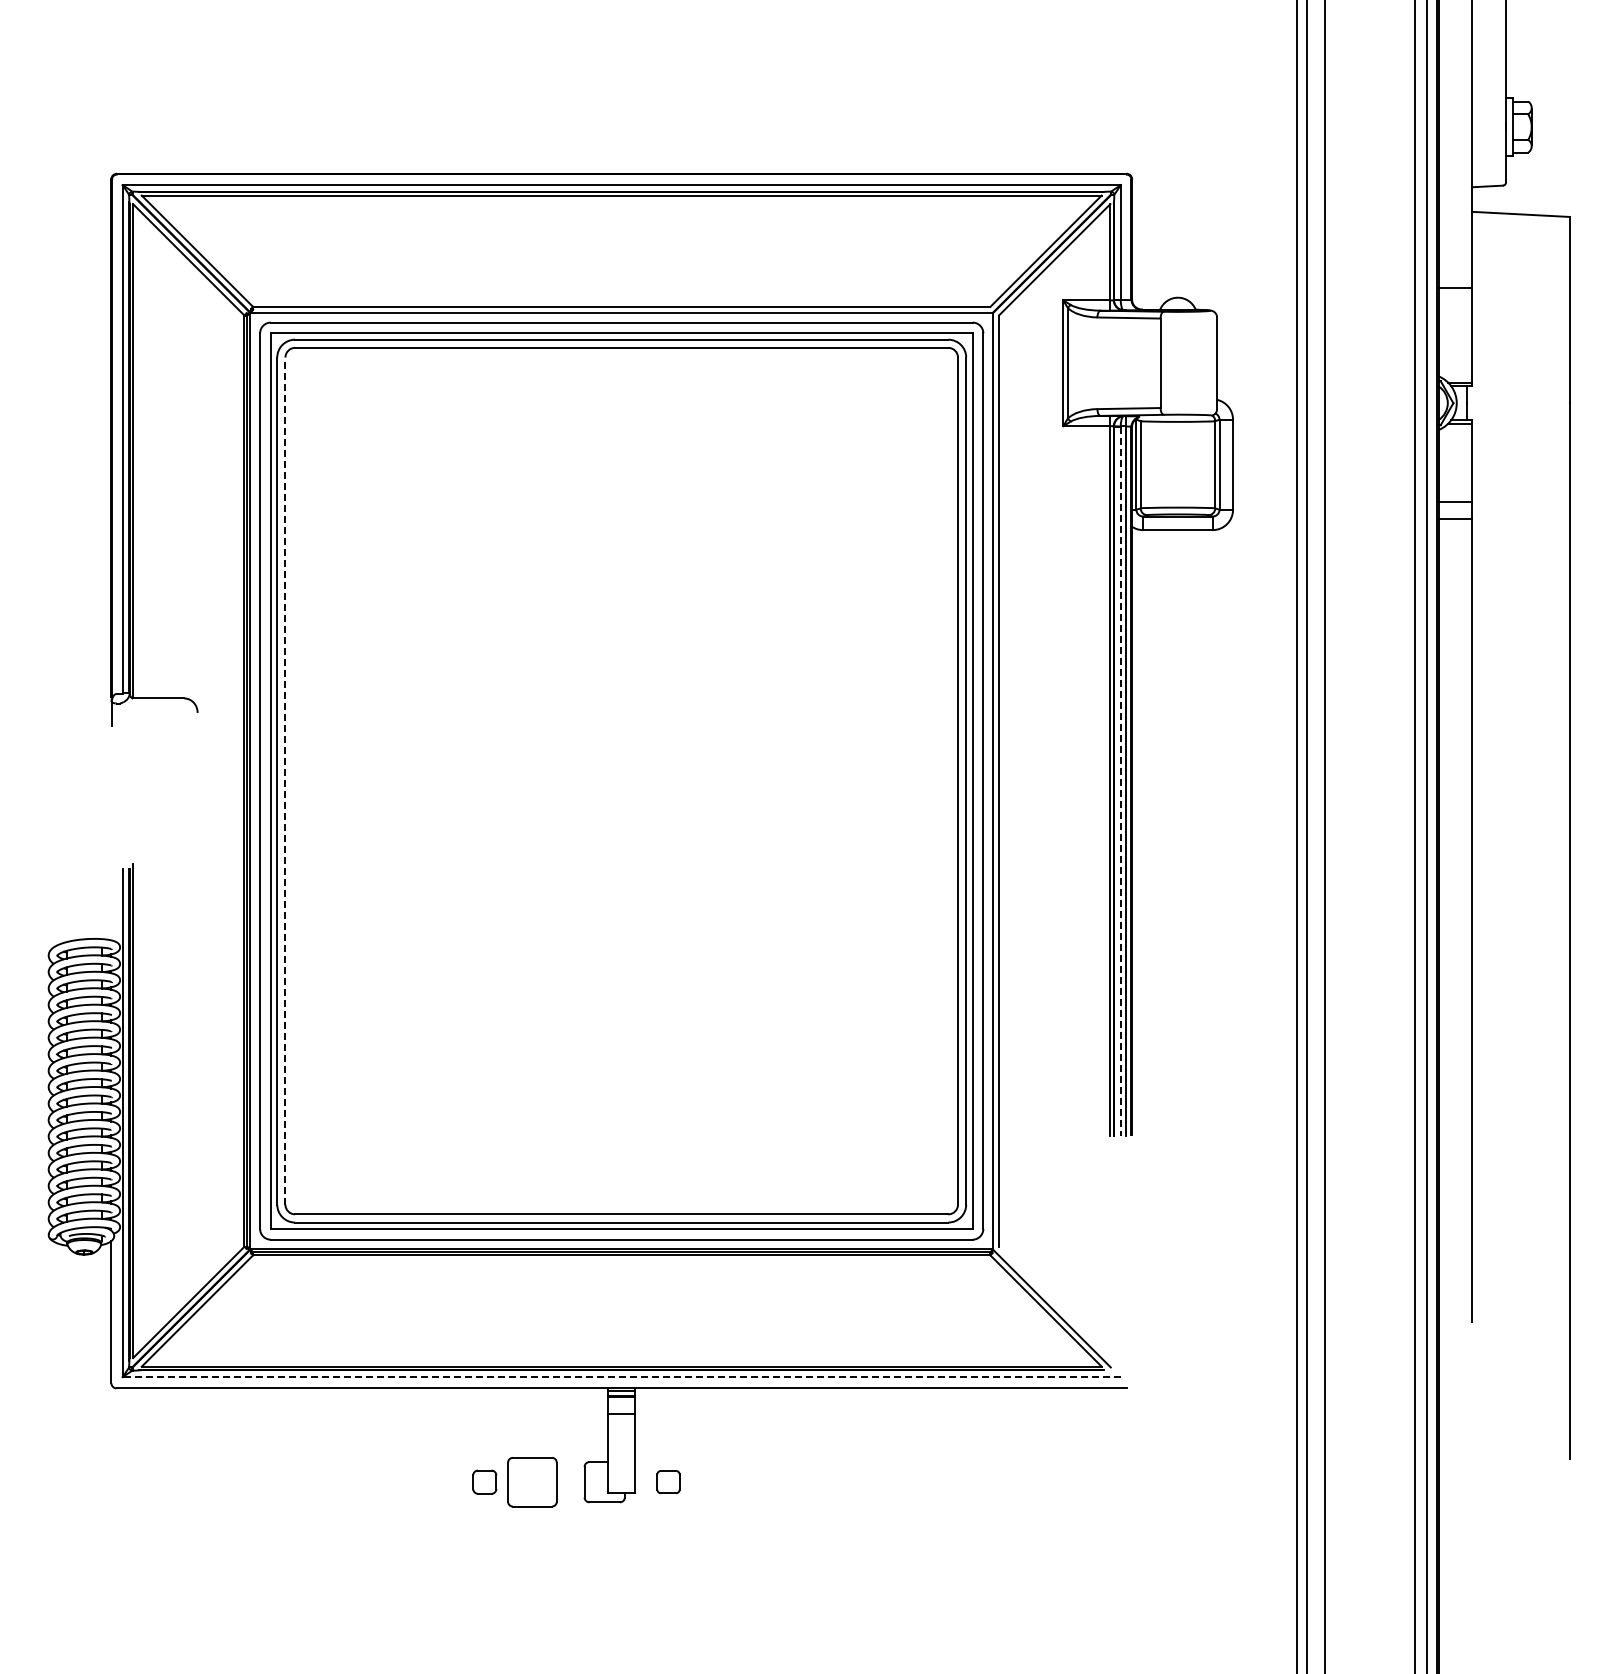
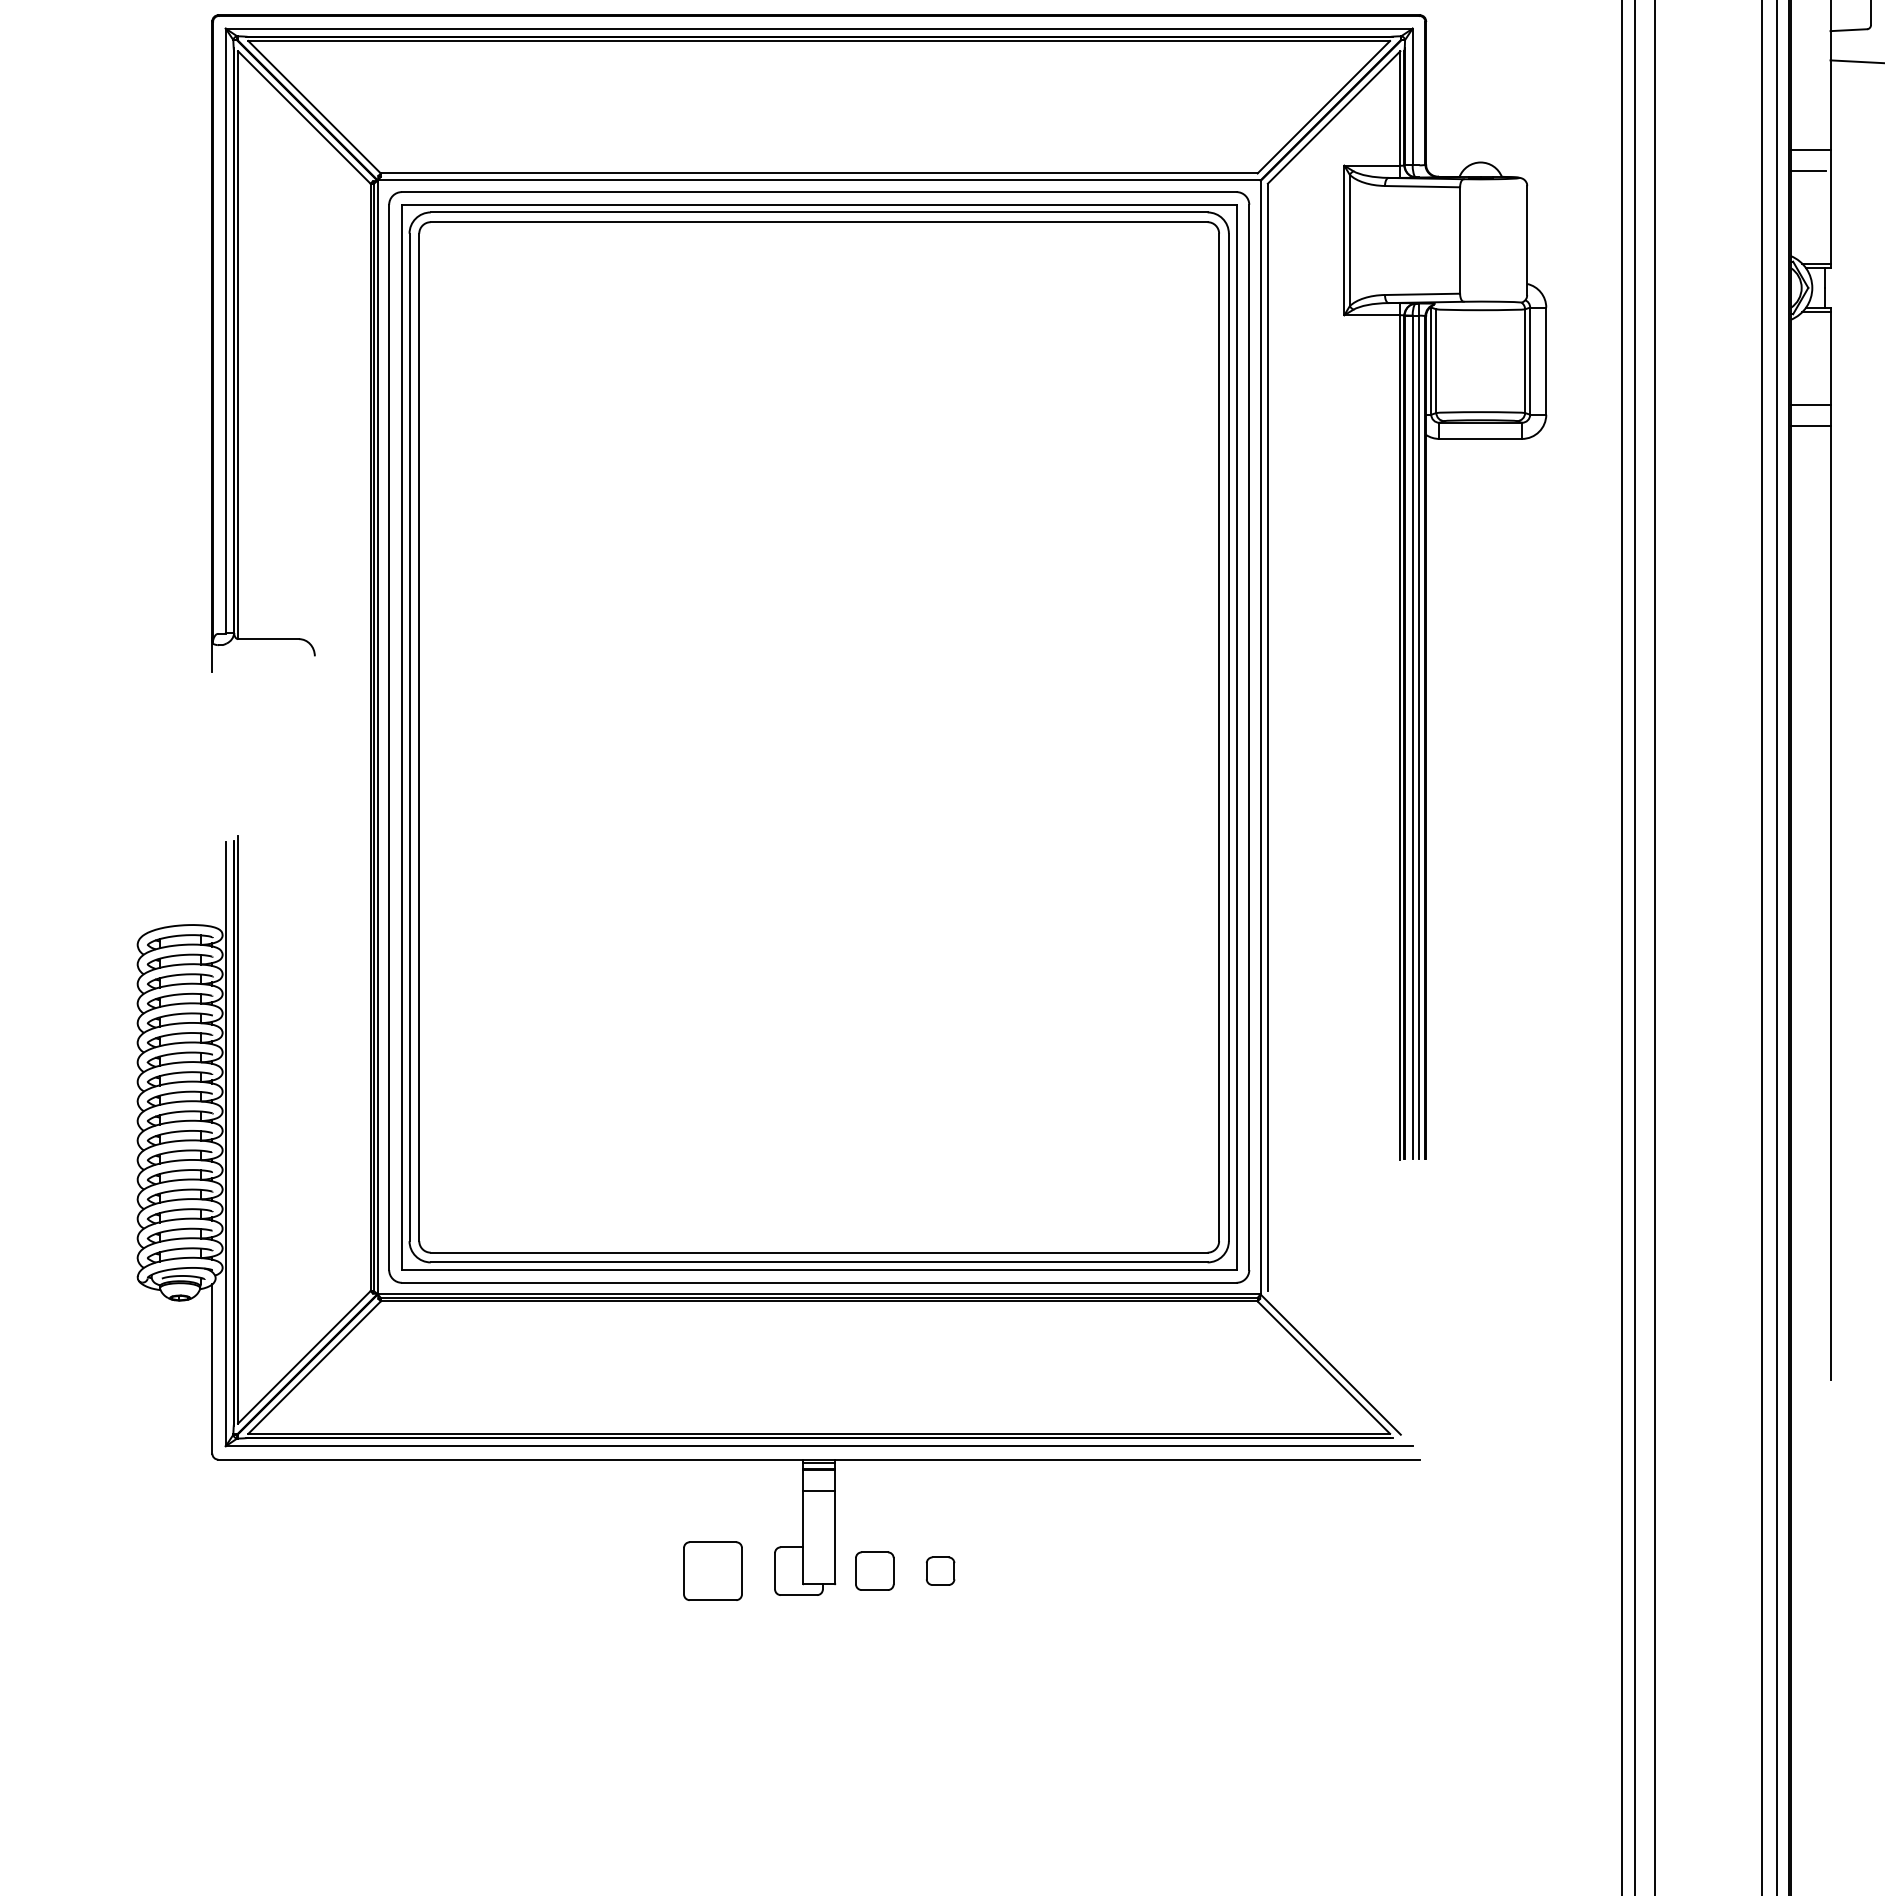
line: (1453, 304) -> (1808, 170), added
line: (285, 781) -> (419, 737), dashed -> solid
line: (1120, 781) -> (1412, 737), dashed -> solid
line: (621, 1377) -> (818, 1446), dashed -> solid
part: (484, 1481) -> (940, 1570), moved
part: (668, 1481) -> (874, 1570), size x1.43

